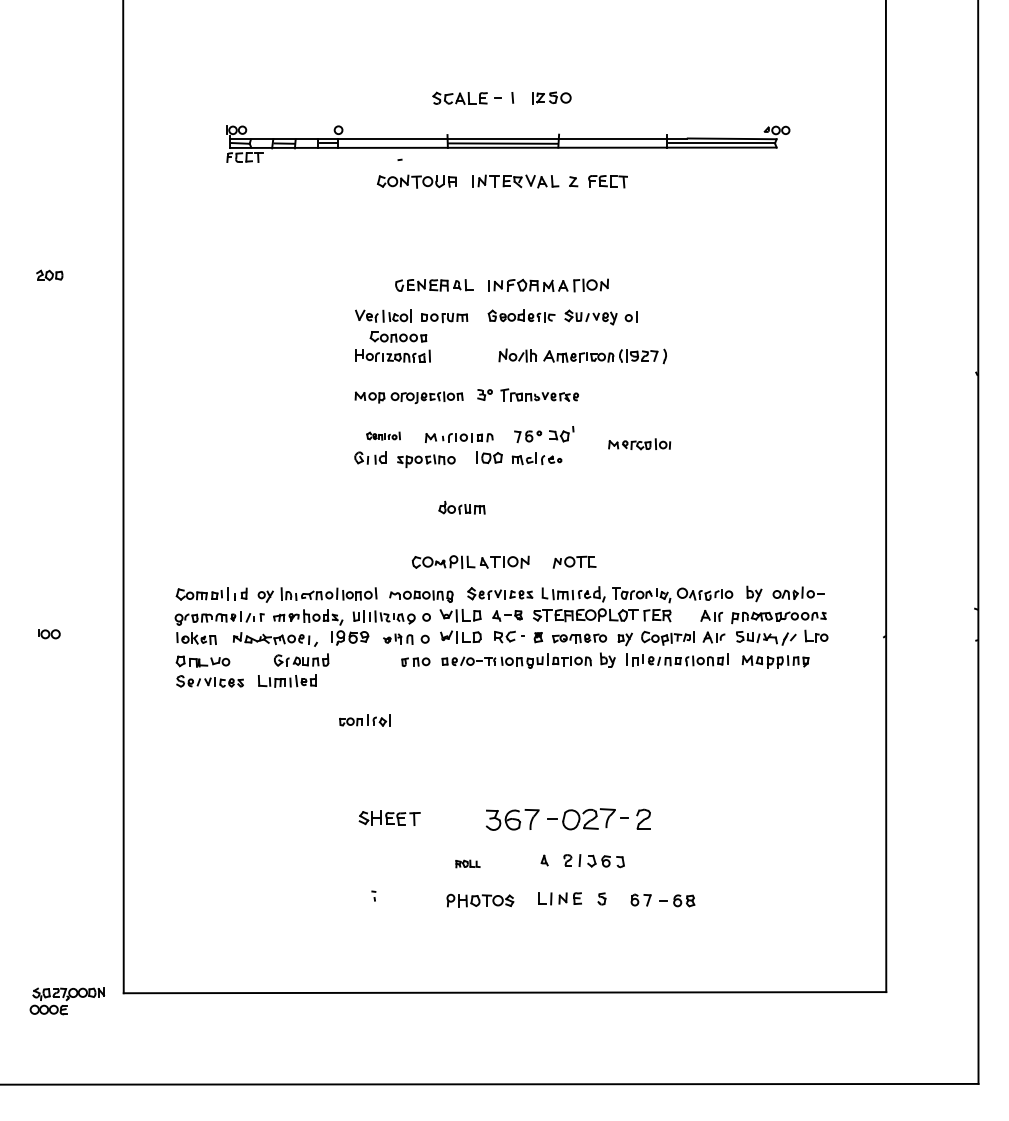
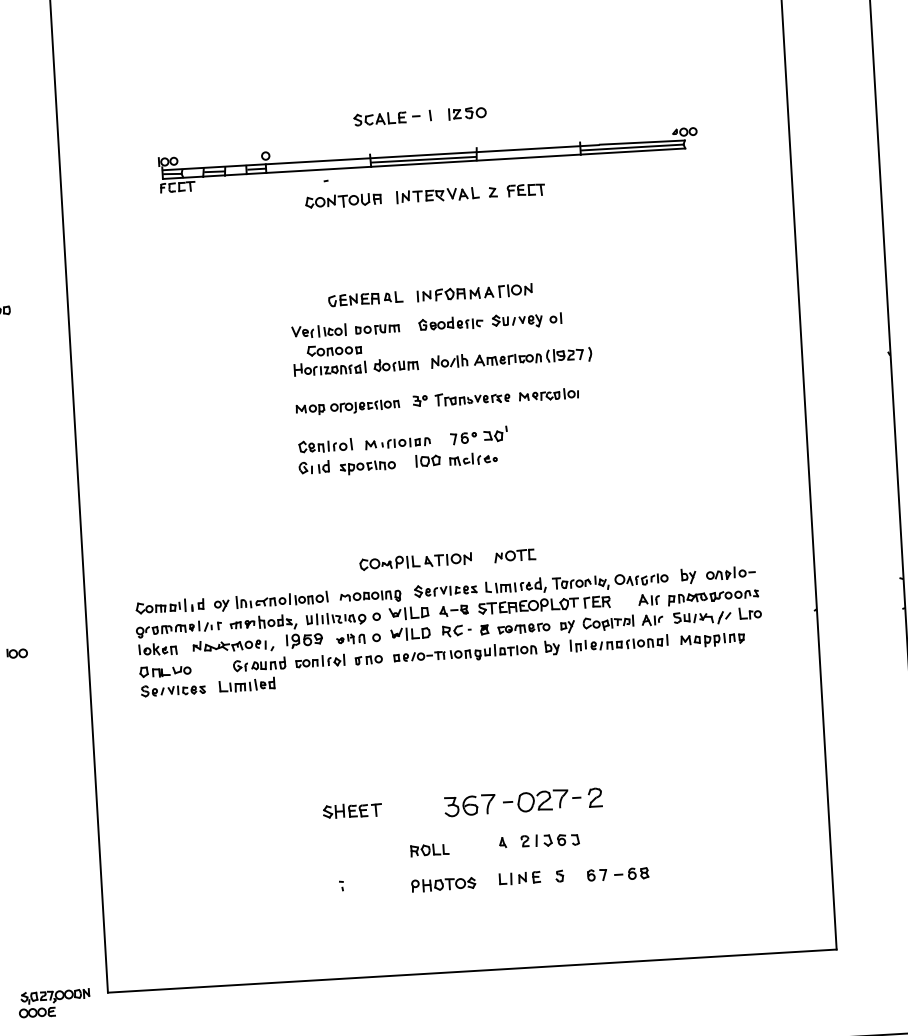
part: (383, 435) -> (325, 445), size x1.67
part: (639, 444) -> (548, 395), moved
part: (461, 507) -> (395, 364), moved
part: (364, 720) -> (319, 661), moved
part: (467, 863) -> (429, 849), size x1.67

